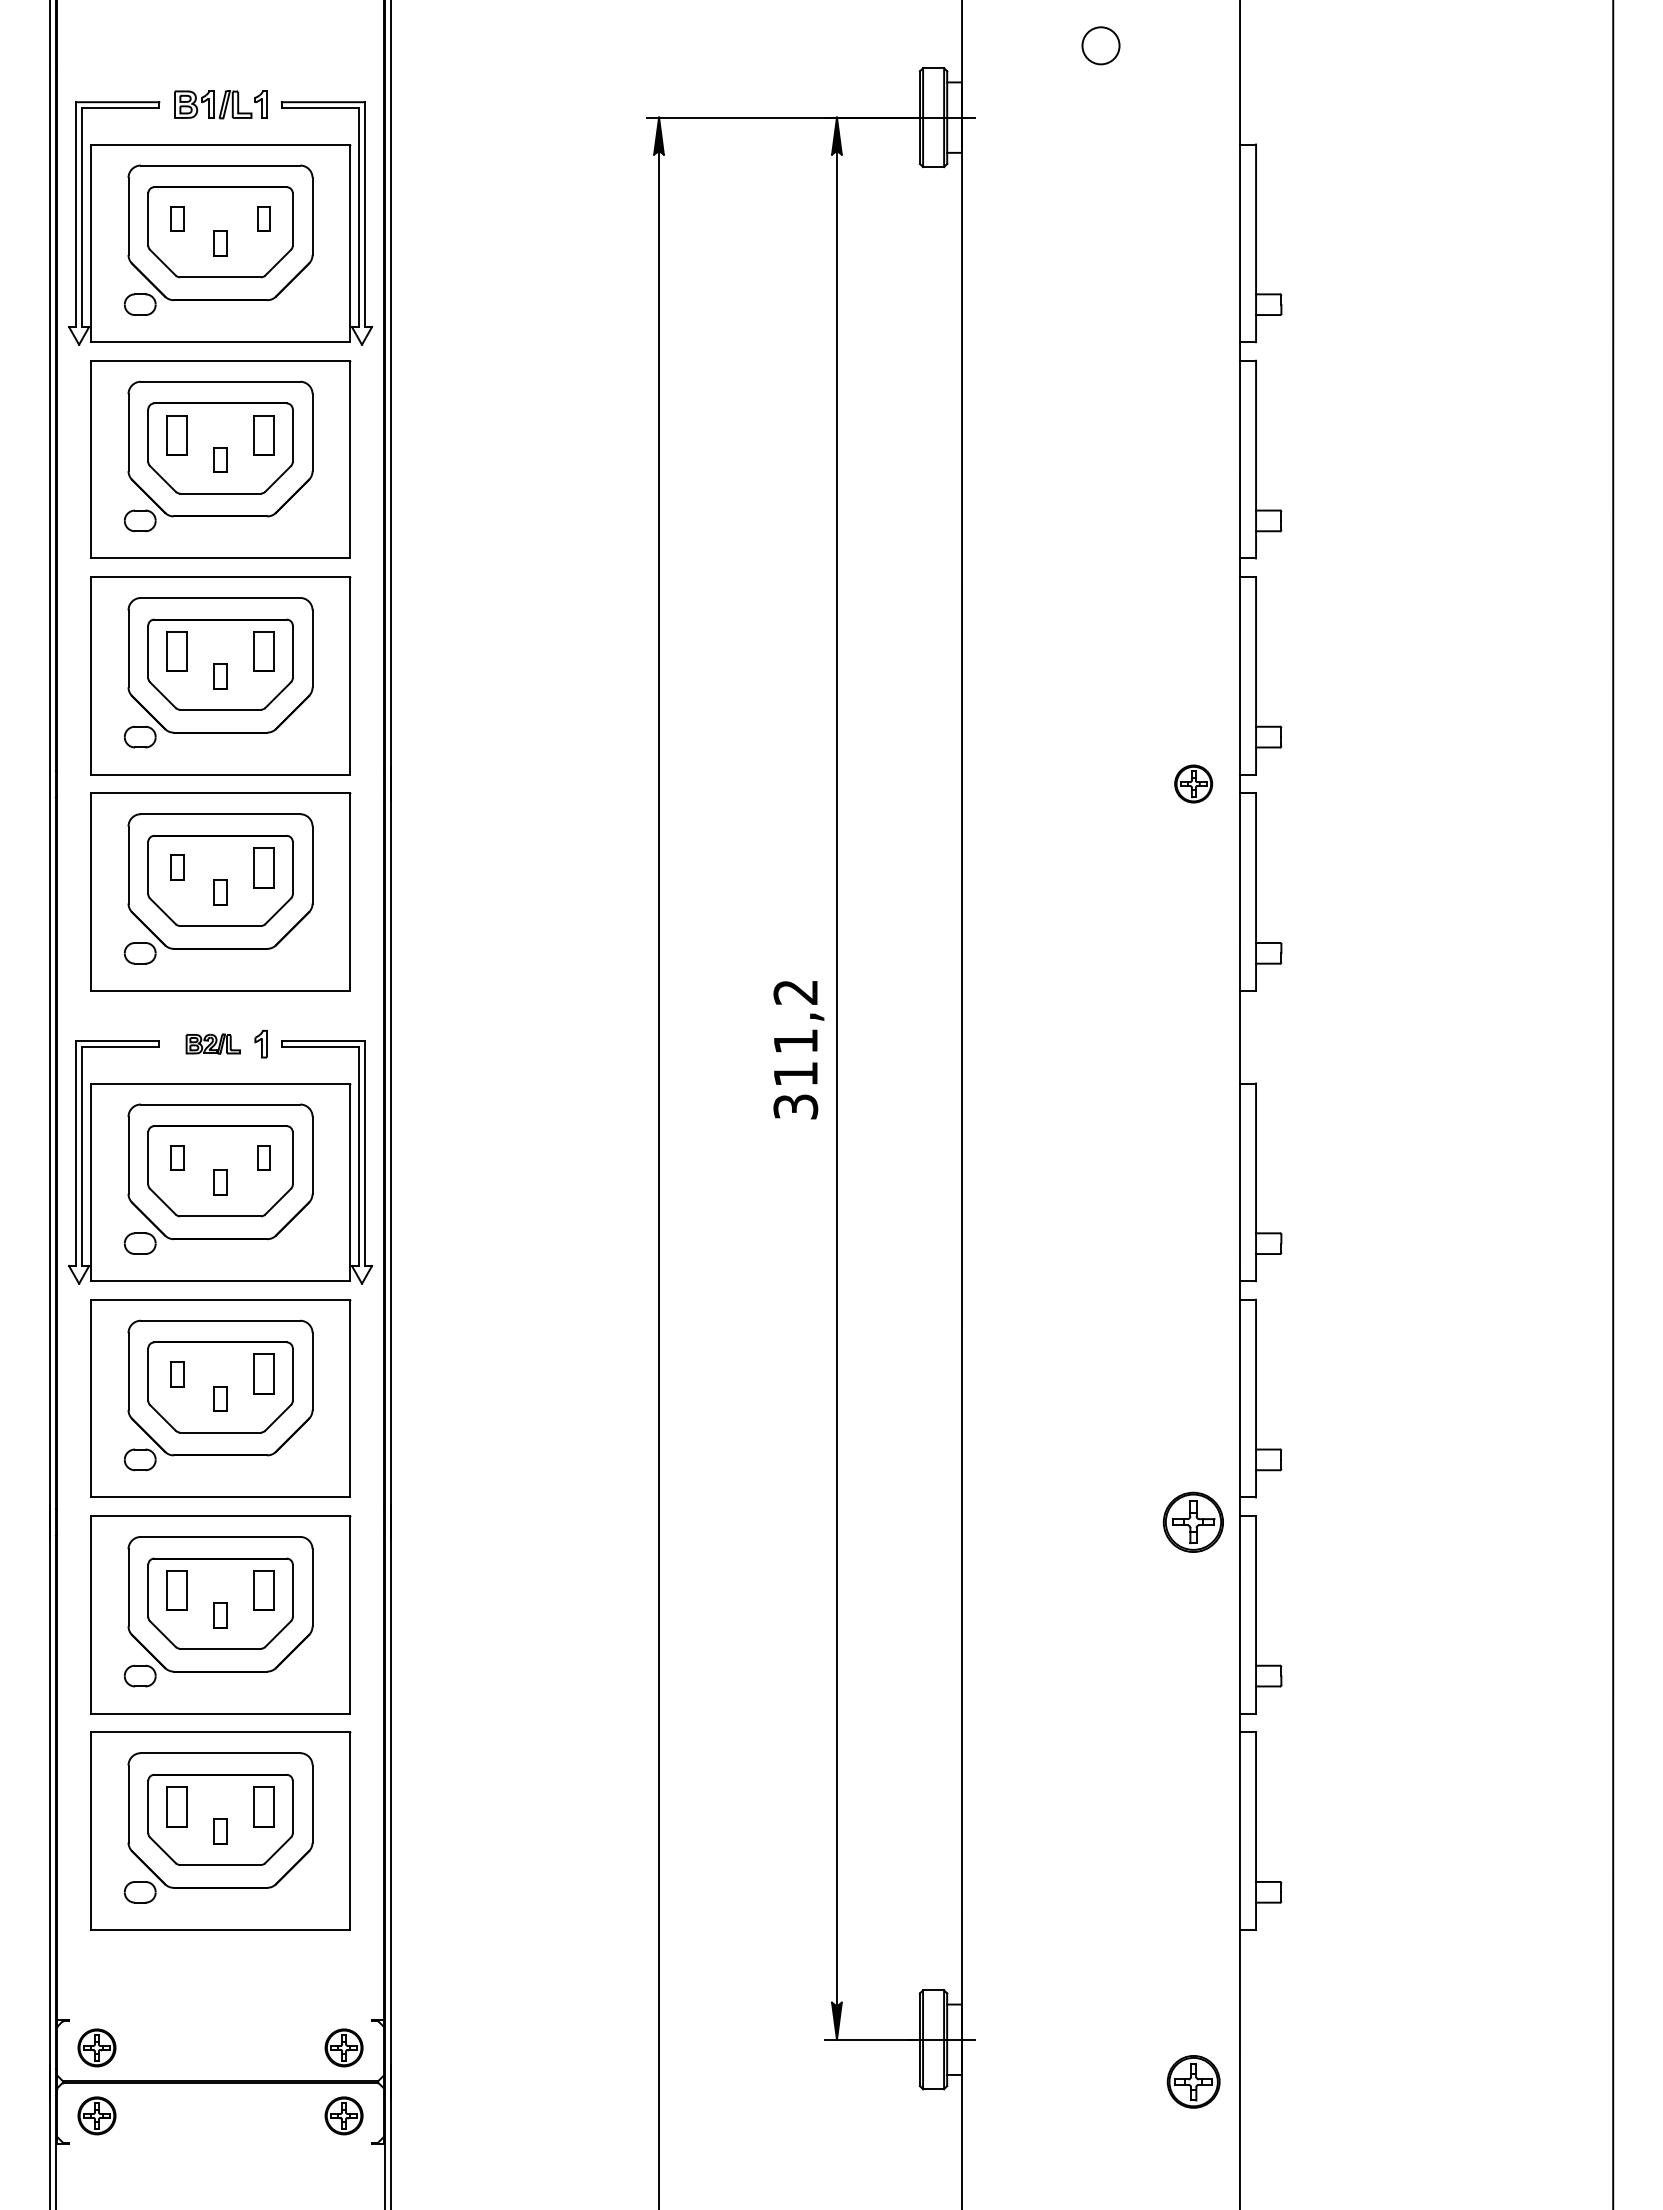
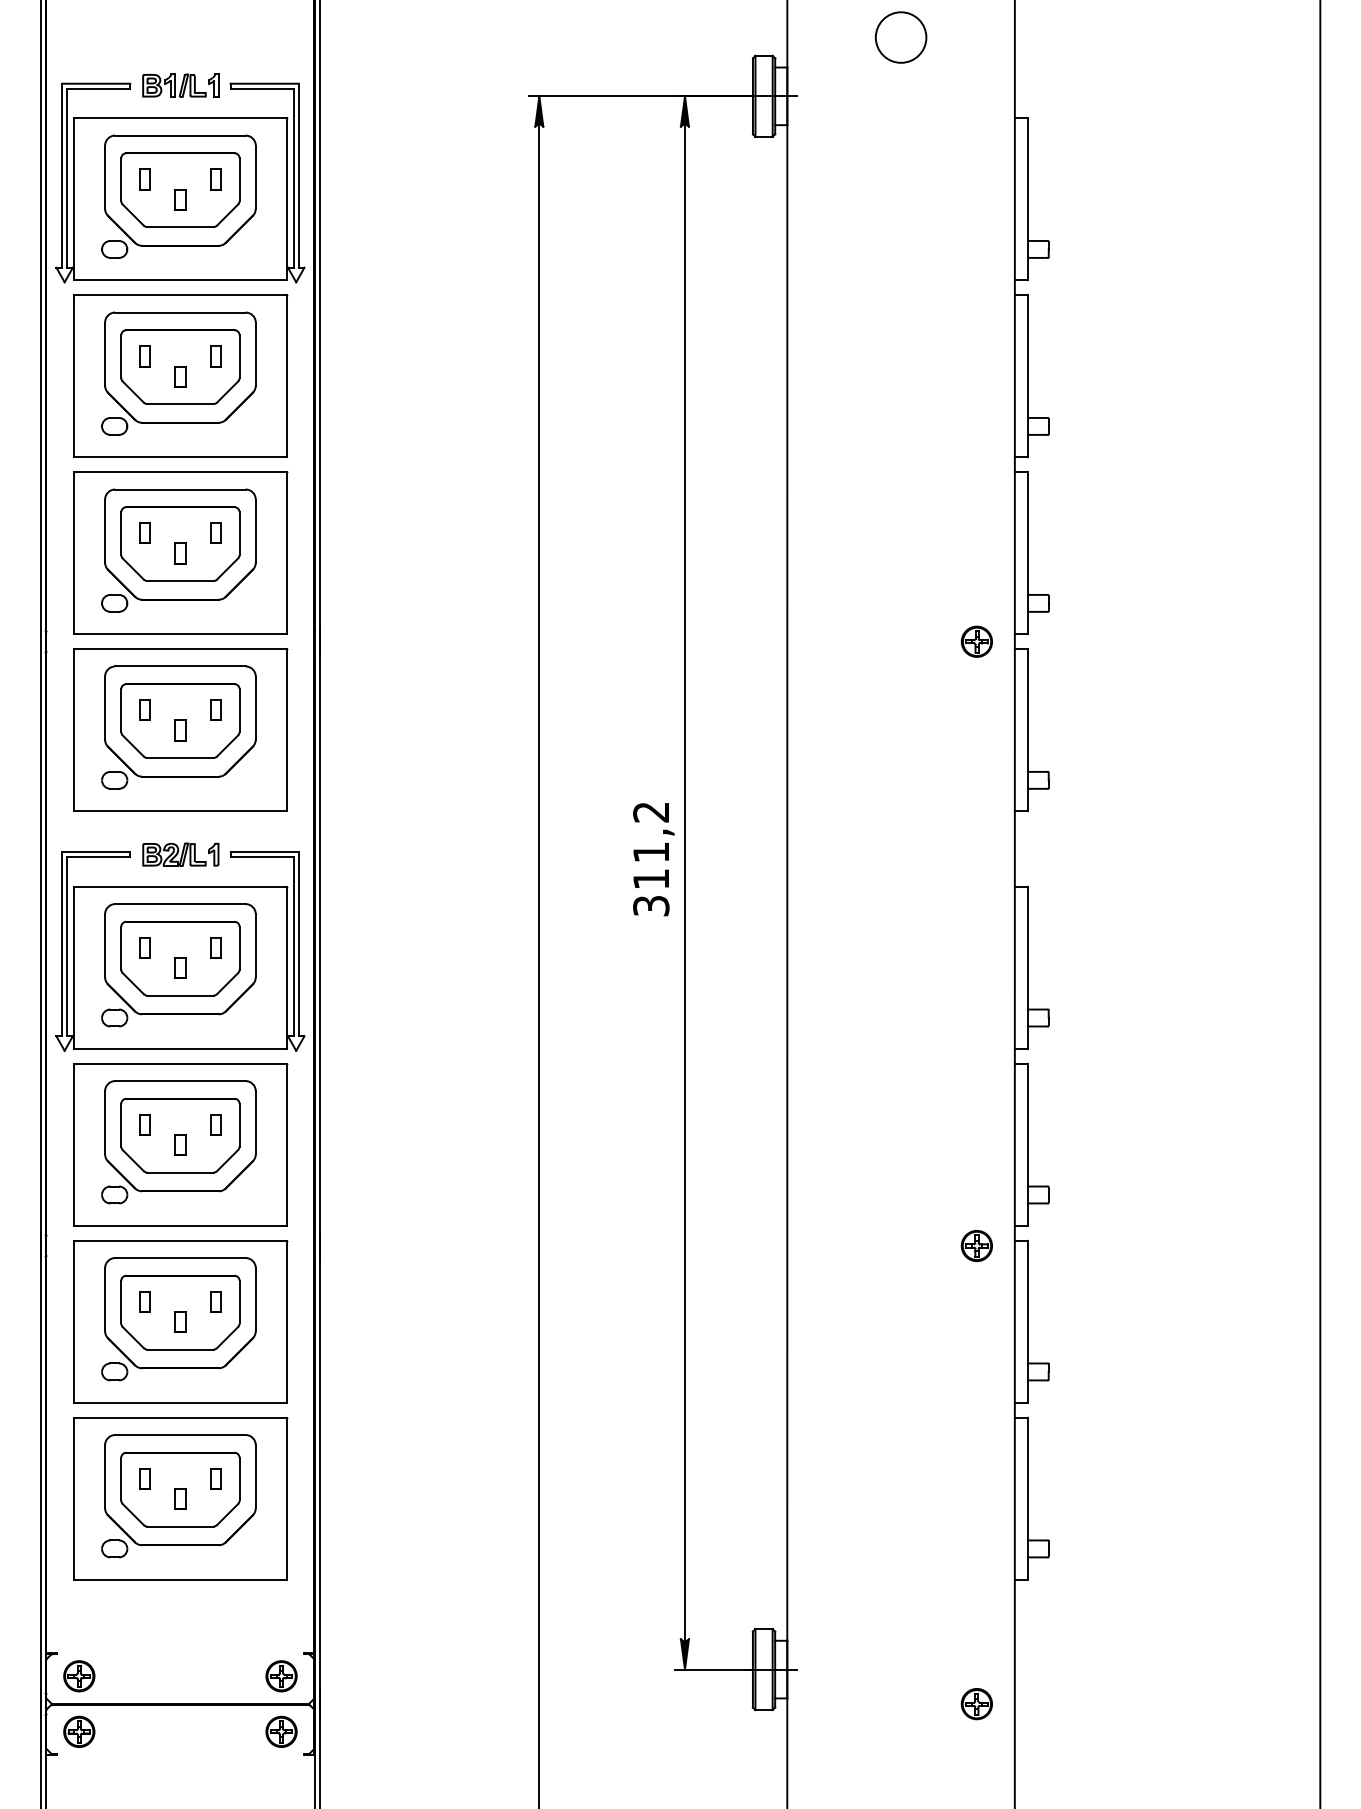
circle: (1100, 45) -> (900, 37), size x1.67
part: (177, 435) -> (145, 356), size x0.62
part: (263, 435) -> (215, 356), size x0.62
part: (177, 651) -> (145, 533), size x0.62
part: (263, 651) -> (215, 533), size x0.62
part: (263, 867) -> (215, 710), size x0.62
part: (213, 1043) -> (174, 854), size x1.43
part: (263, 1374) -> (215, 1125), size x0.62
part: (1193, 1521) -> (976, 1245), size x0.62
part: (177, 1590) -> (145, 1301), size x0.62
part: (263, 1590) -> (215, 1301), size x0.62
part: (177, 1806) -> (145, 1478), size x0.62
part: (263, 1806) -> (215, 1478), size x0.62
part: (1193, 2081) -> (976, 1703), size x0.71

